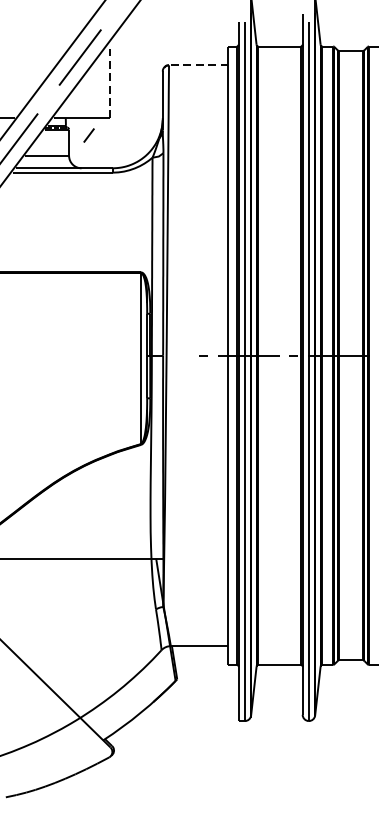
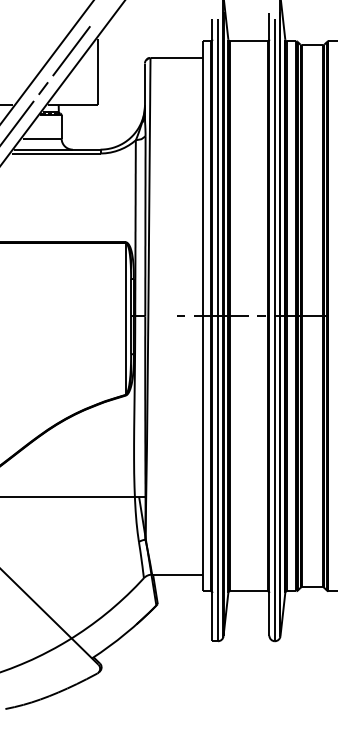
line: (198, 64) -> (176, 57), dashed -> solid
line: (109, 80) -> (97, 71), dashed -> solid
line: (89, 135) -> (43, 88), moved

